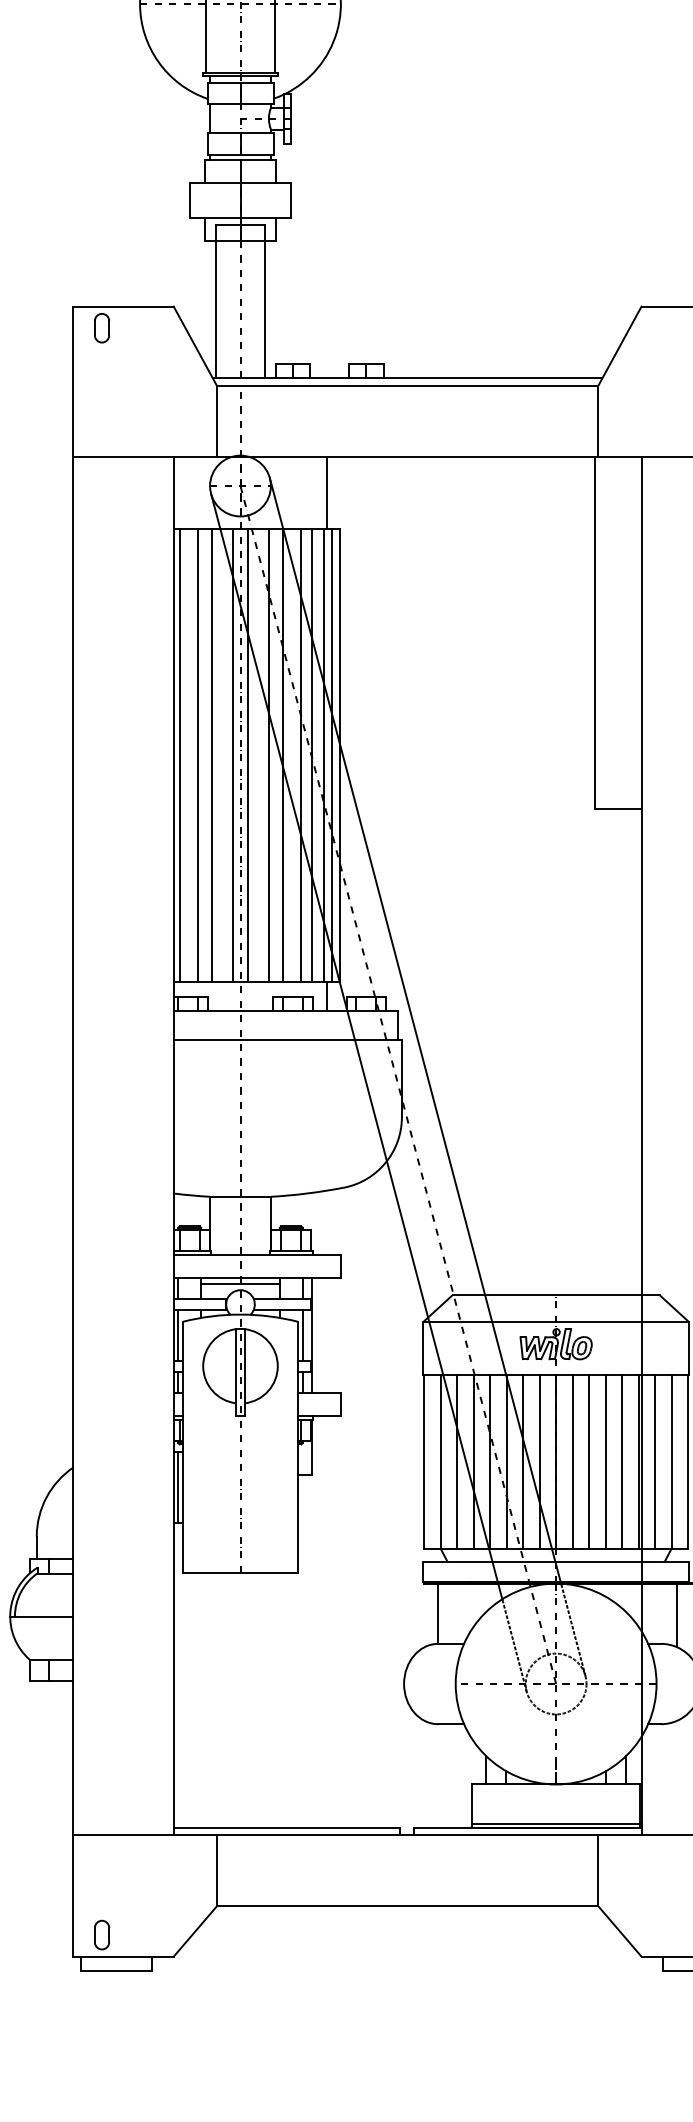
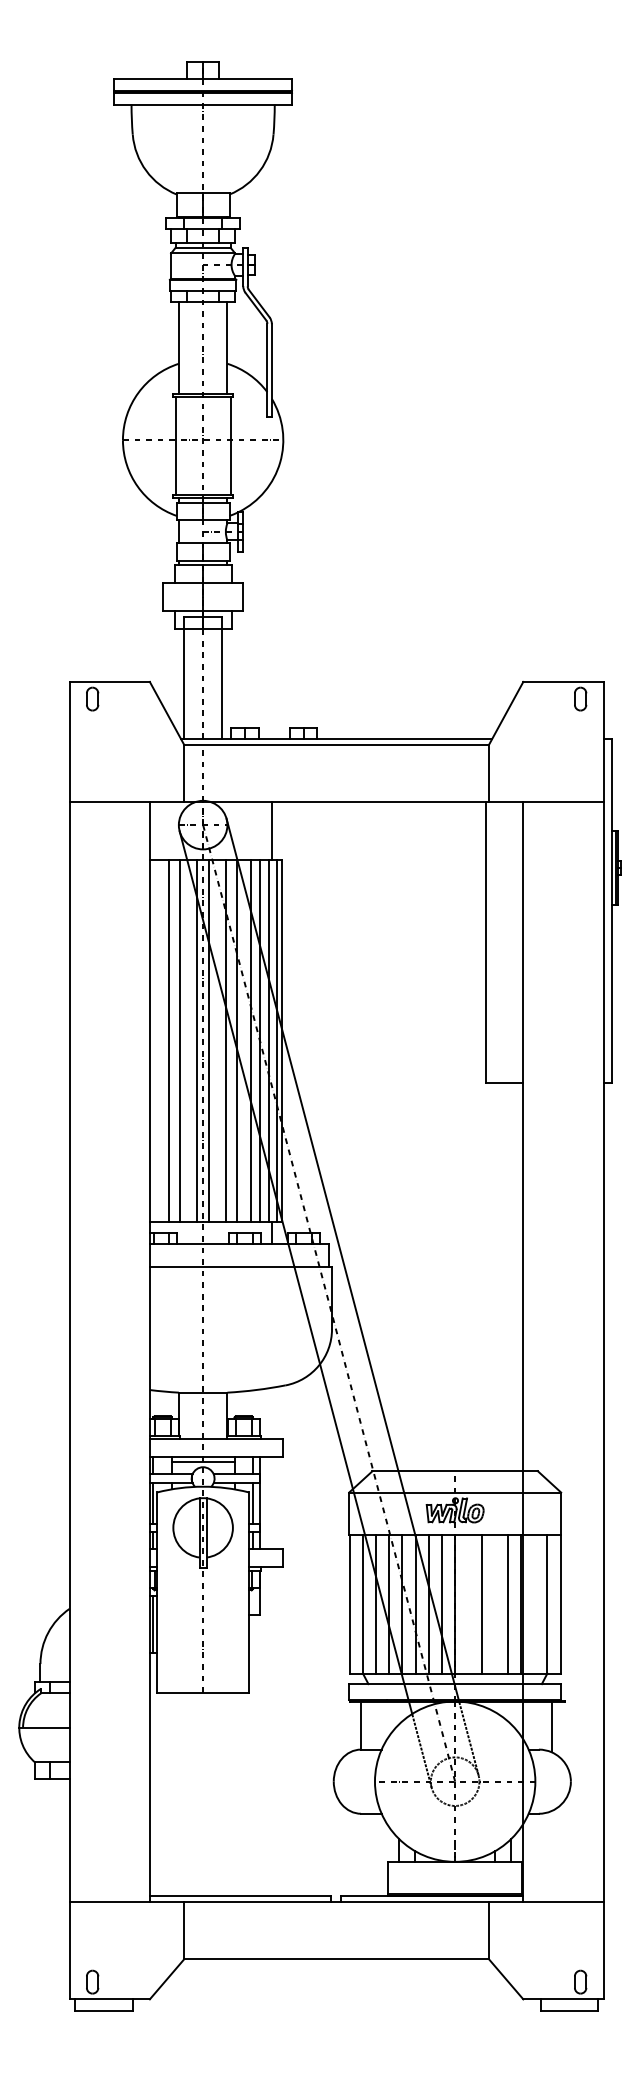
line: (179, 755) -> (154, 1040), removed
line: (572, 1462) -> (468, 1604), removed
line: (605, 1462) -> (494, 1604), removed
line: (655, 1462) -> (534, 1604), removed

